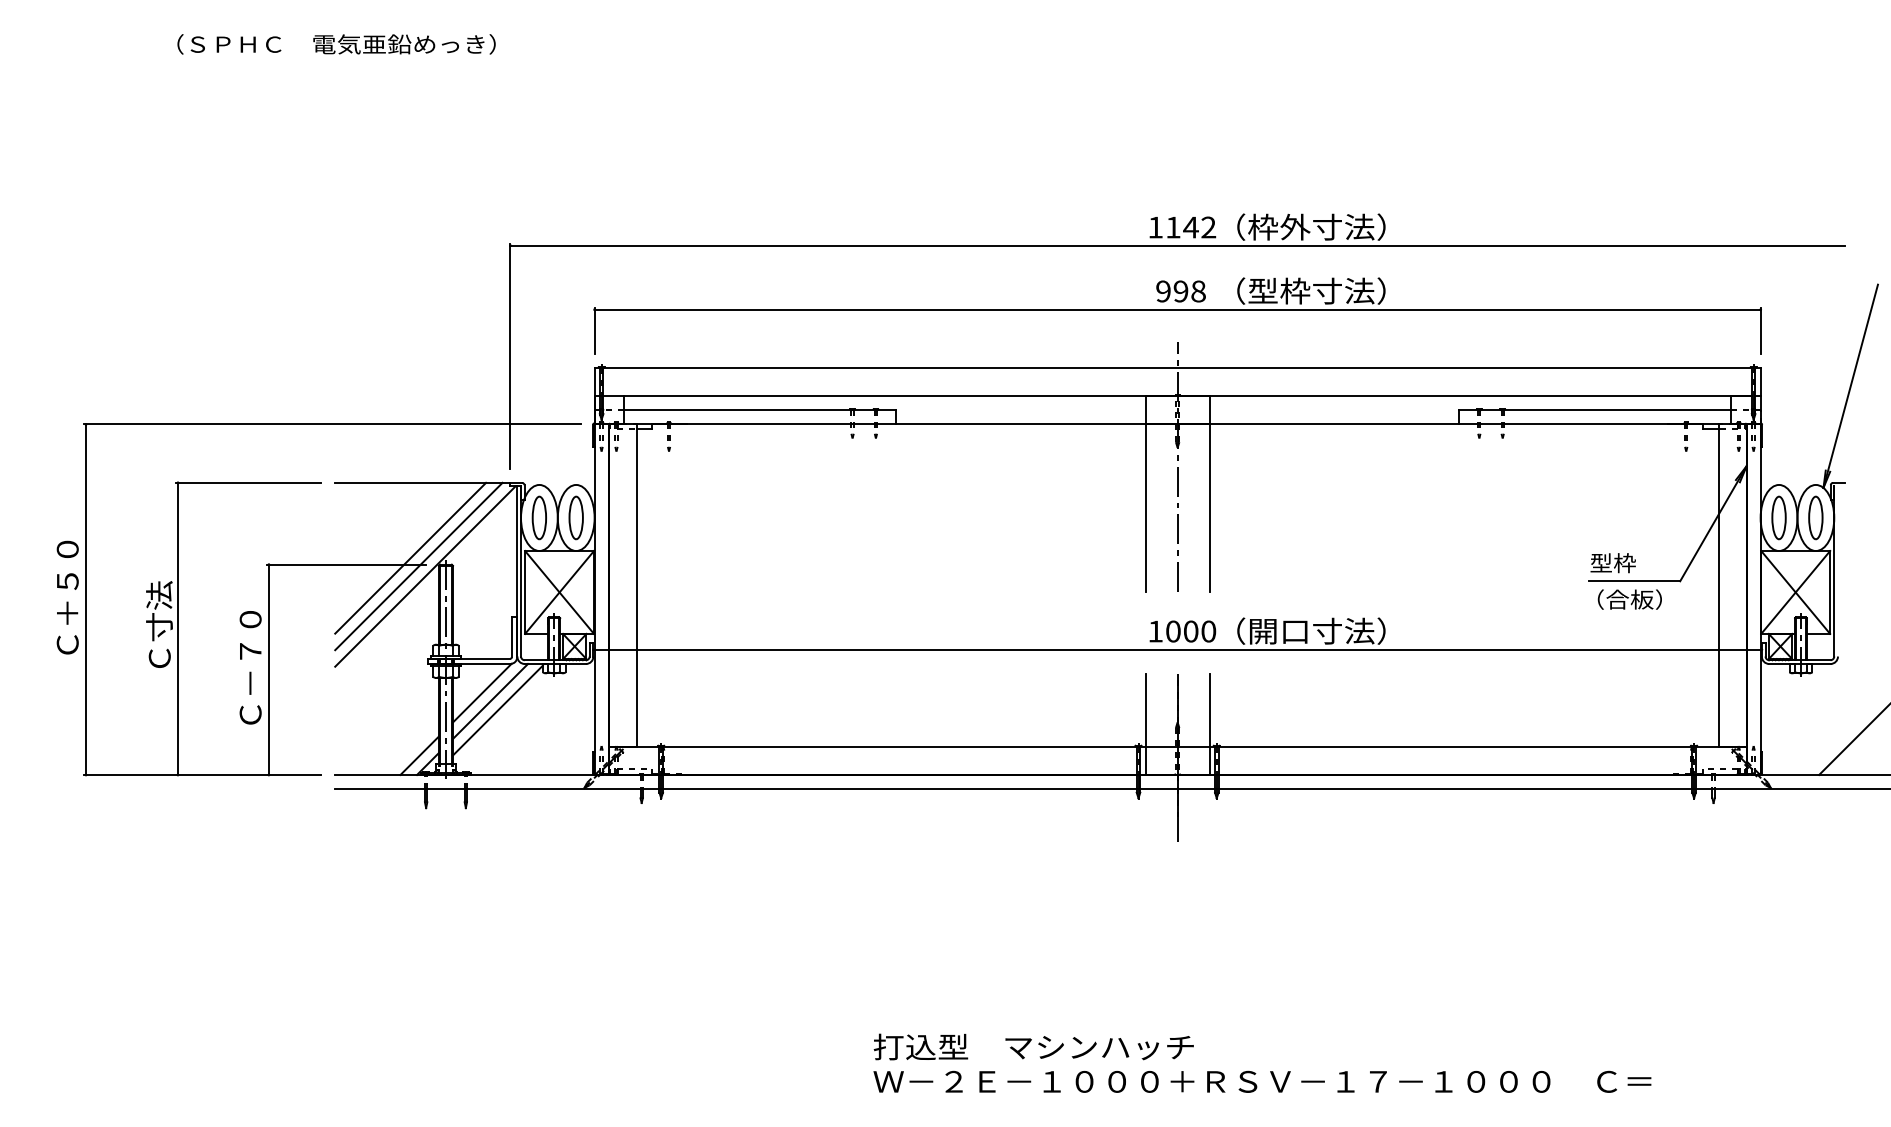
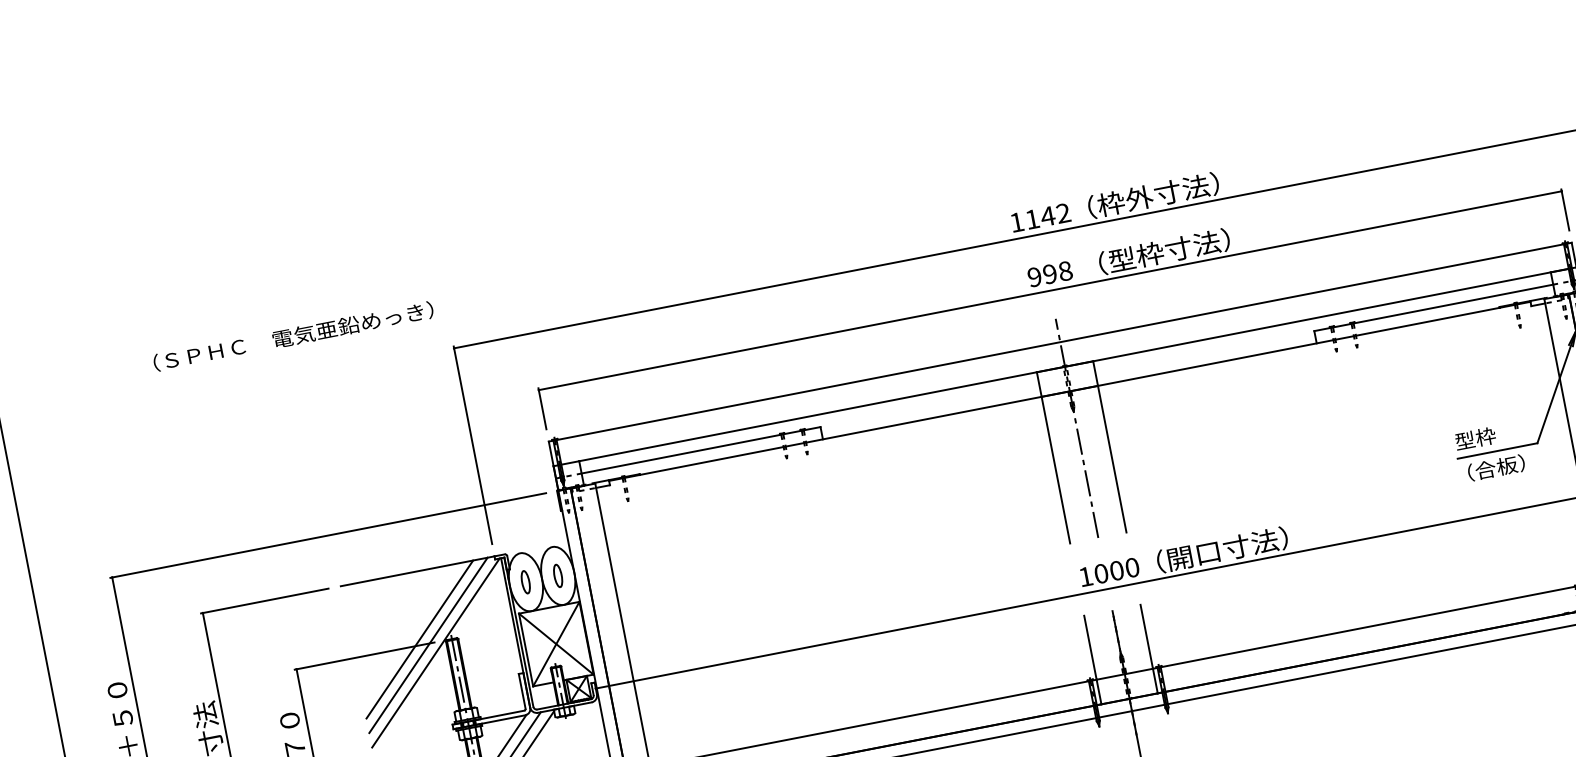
text: (336, 44) -> (293, 336), moved
part: (538, 517) -> (525, 581), size x0.6
part: (575, 517) -> (557, 575), size x0.6

